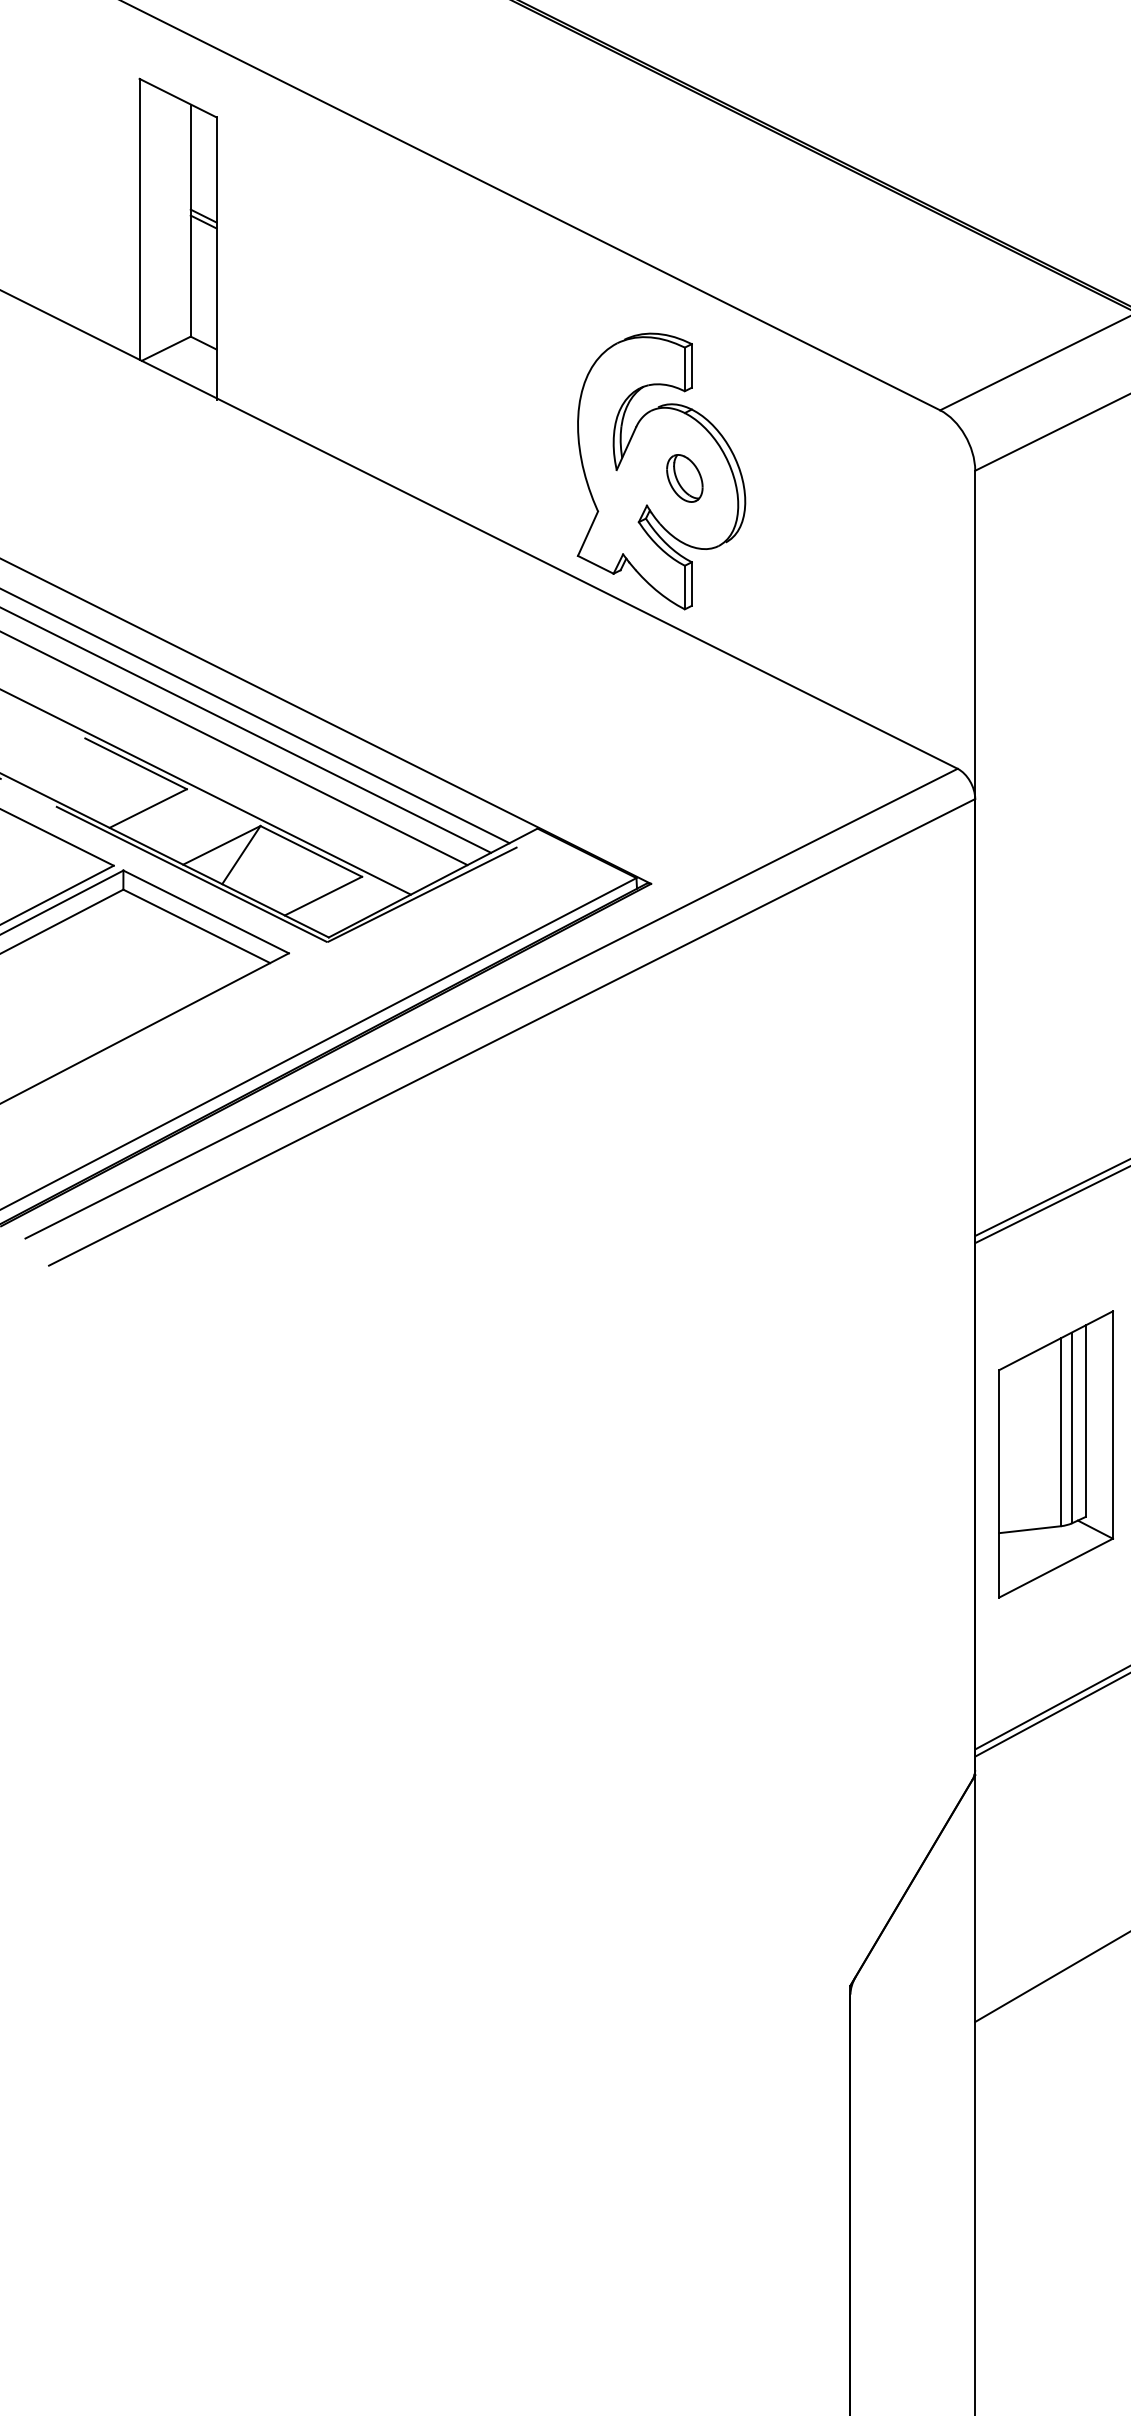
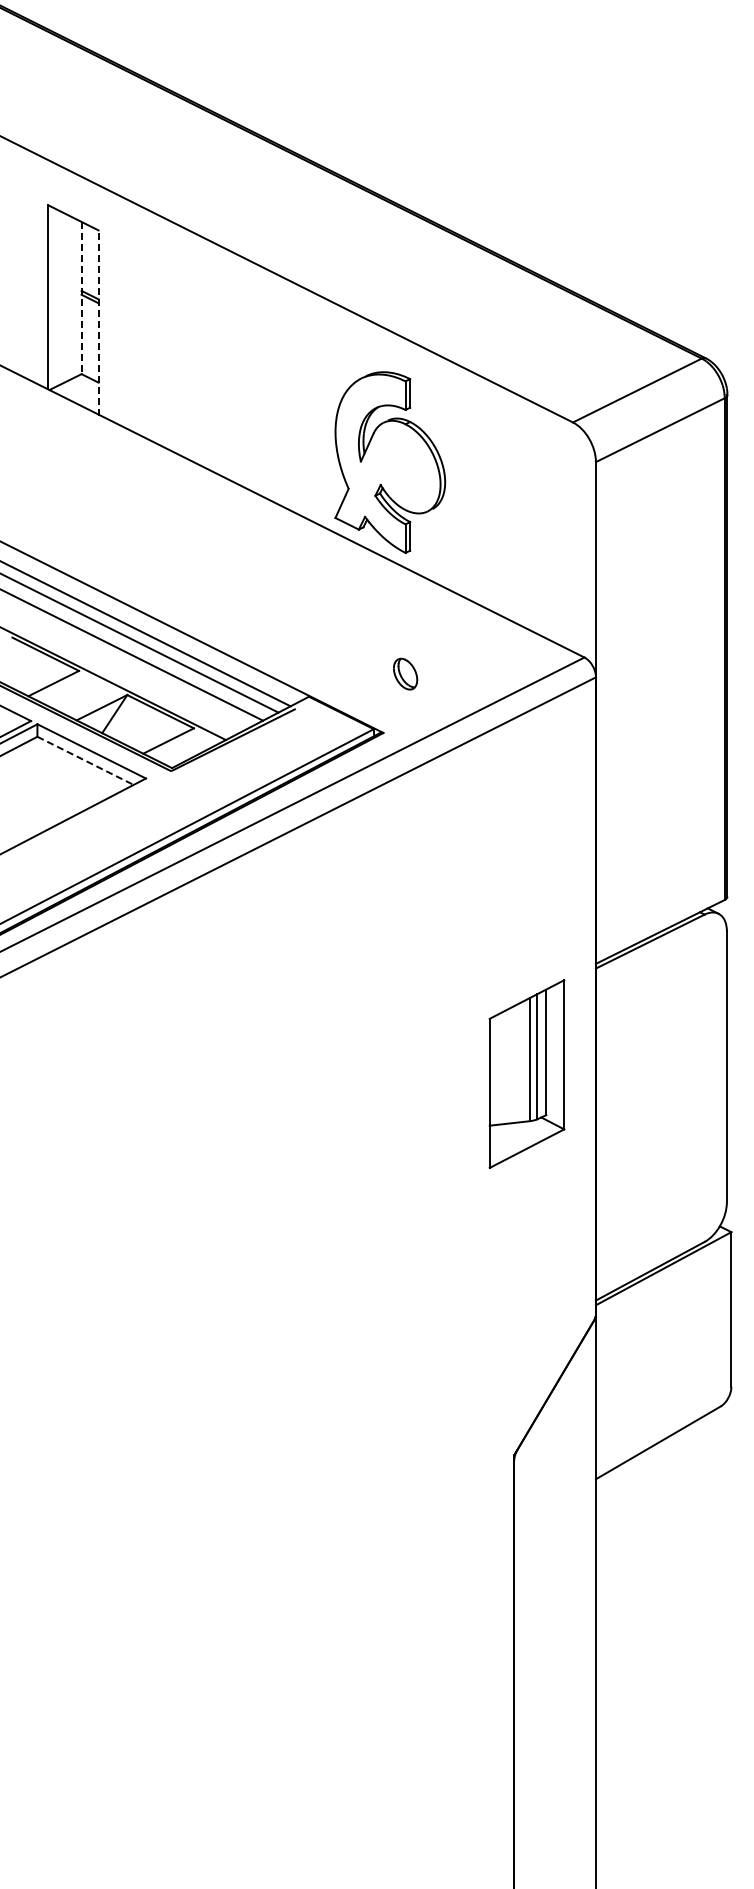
line: (190, 221) -> (81, 298), solid -> dashed
line: (216, 259) -> (98, 323), solid -> dashed
part: (684, 477) -> (405, 673), moved
line: (196, 925) -> (85, 760), solid -> dashed
part: (1055, 1453) -> (526, 1073), moved

